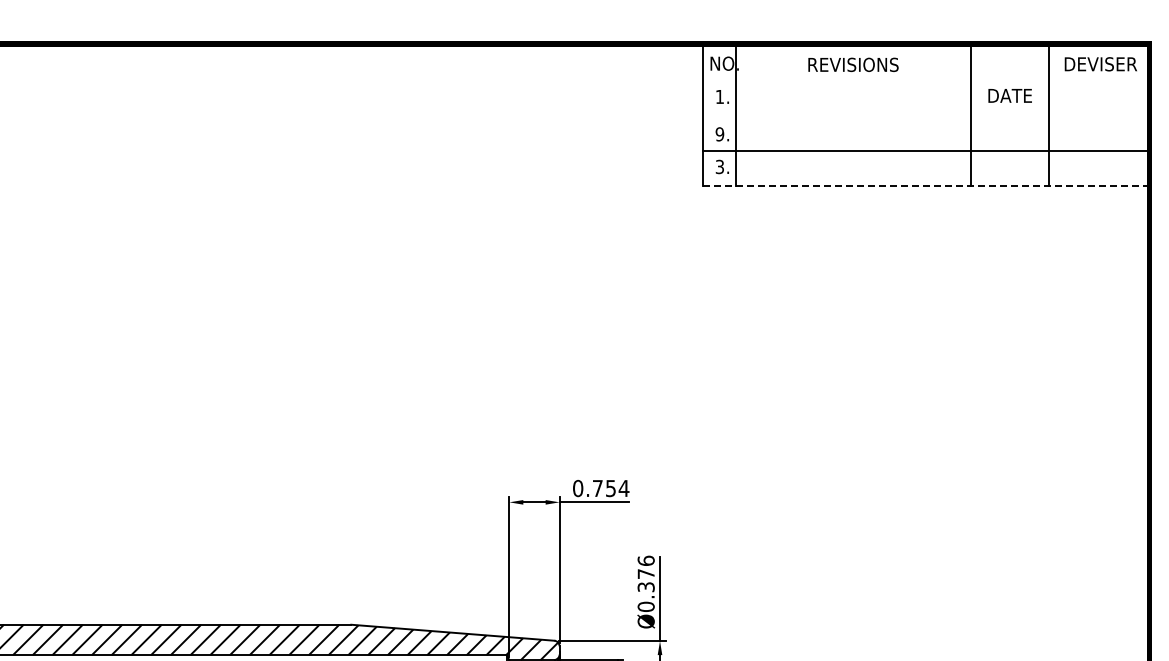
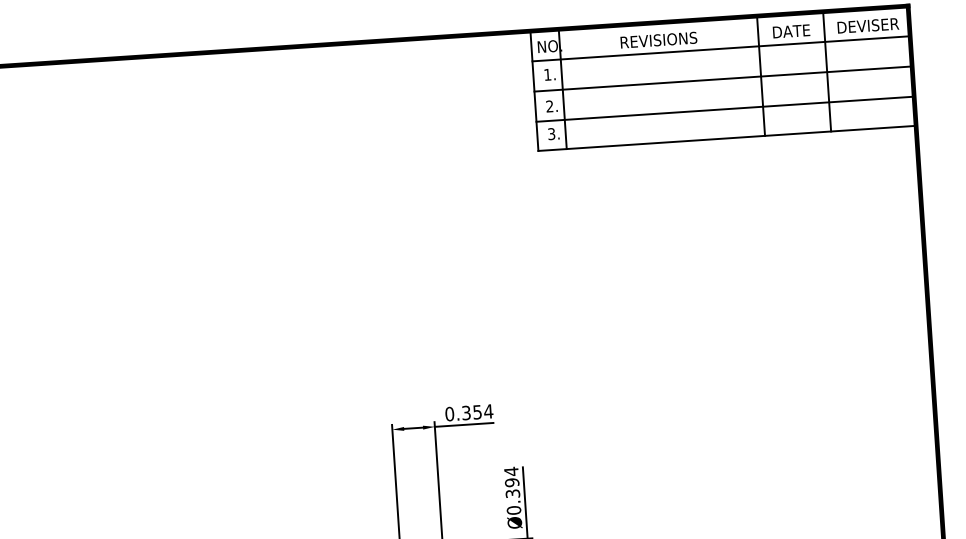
line: (926, 79) -> (721, 48), added
text: (1009, 95) -> (790, 31), moved
line: (926, 115) -> (723, 78), added
text: (719, 134) -> (549, 106), 9. -> 2.
line: (926, 185) -> (727, 138), dashed -> solid
text: (597, 488) -> (466, 413), 0.754 -> 0.354
text: (645, 567) -> (511, 477), Ø0.376 -> Ø0.394

